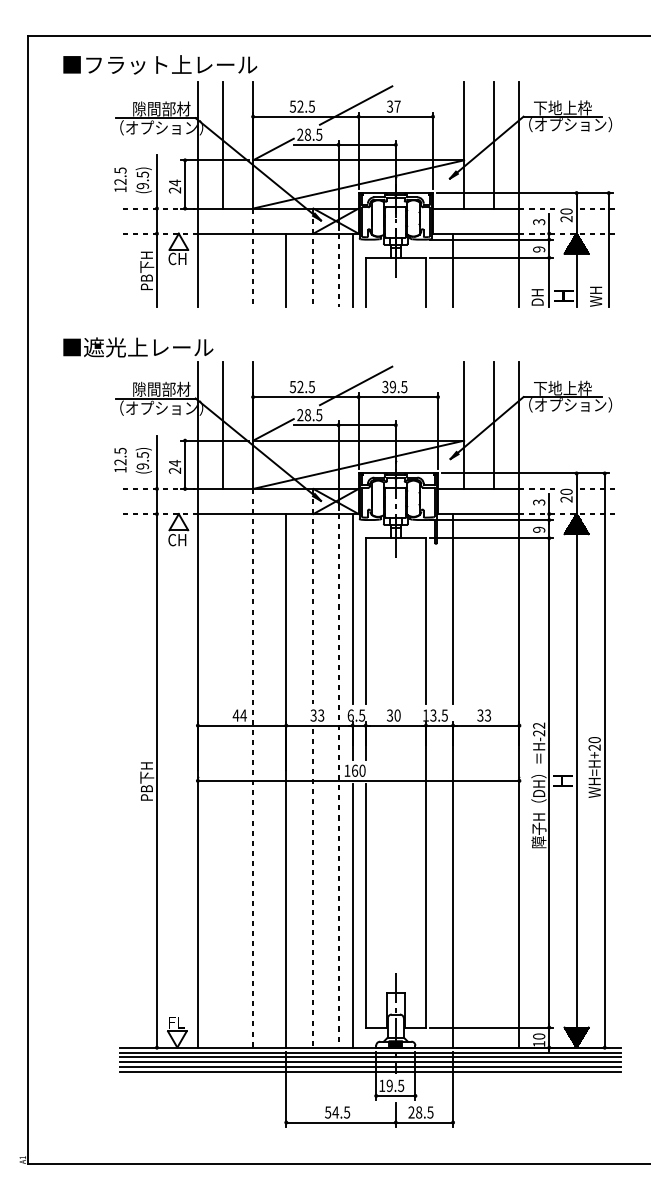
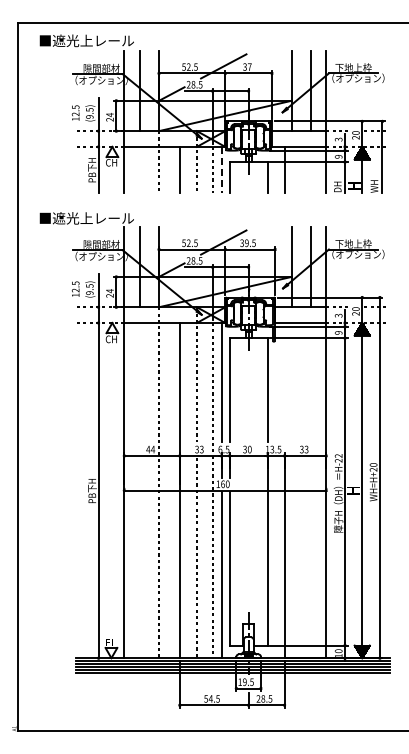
text: (169, 64) -> (106, 40), ■フラット上レール -> ■遮光上レール
line: (352, 269) -> (221, 169), solid -> dashed
line: (452, 608) -> (284, 382), removed

